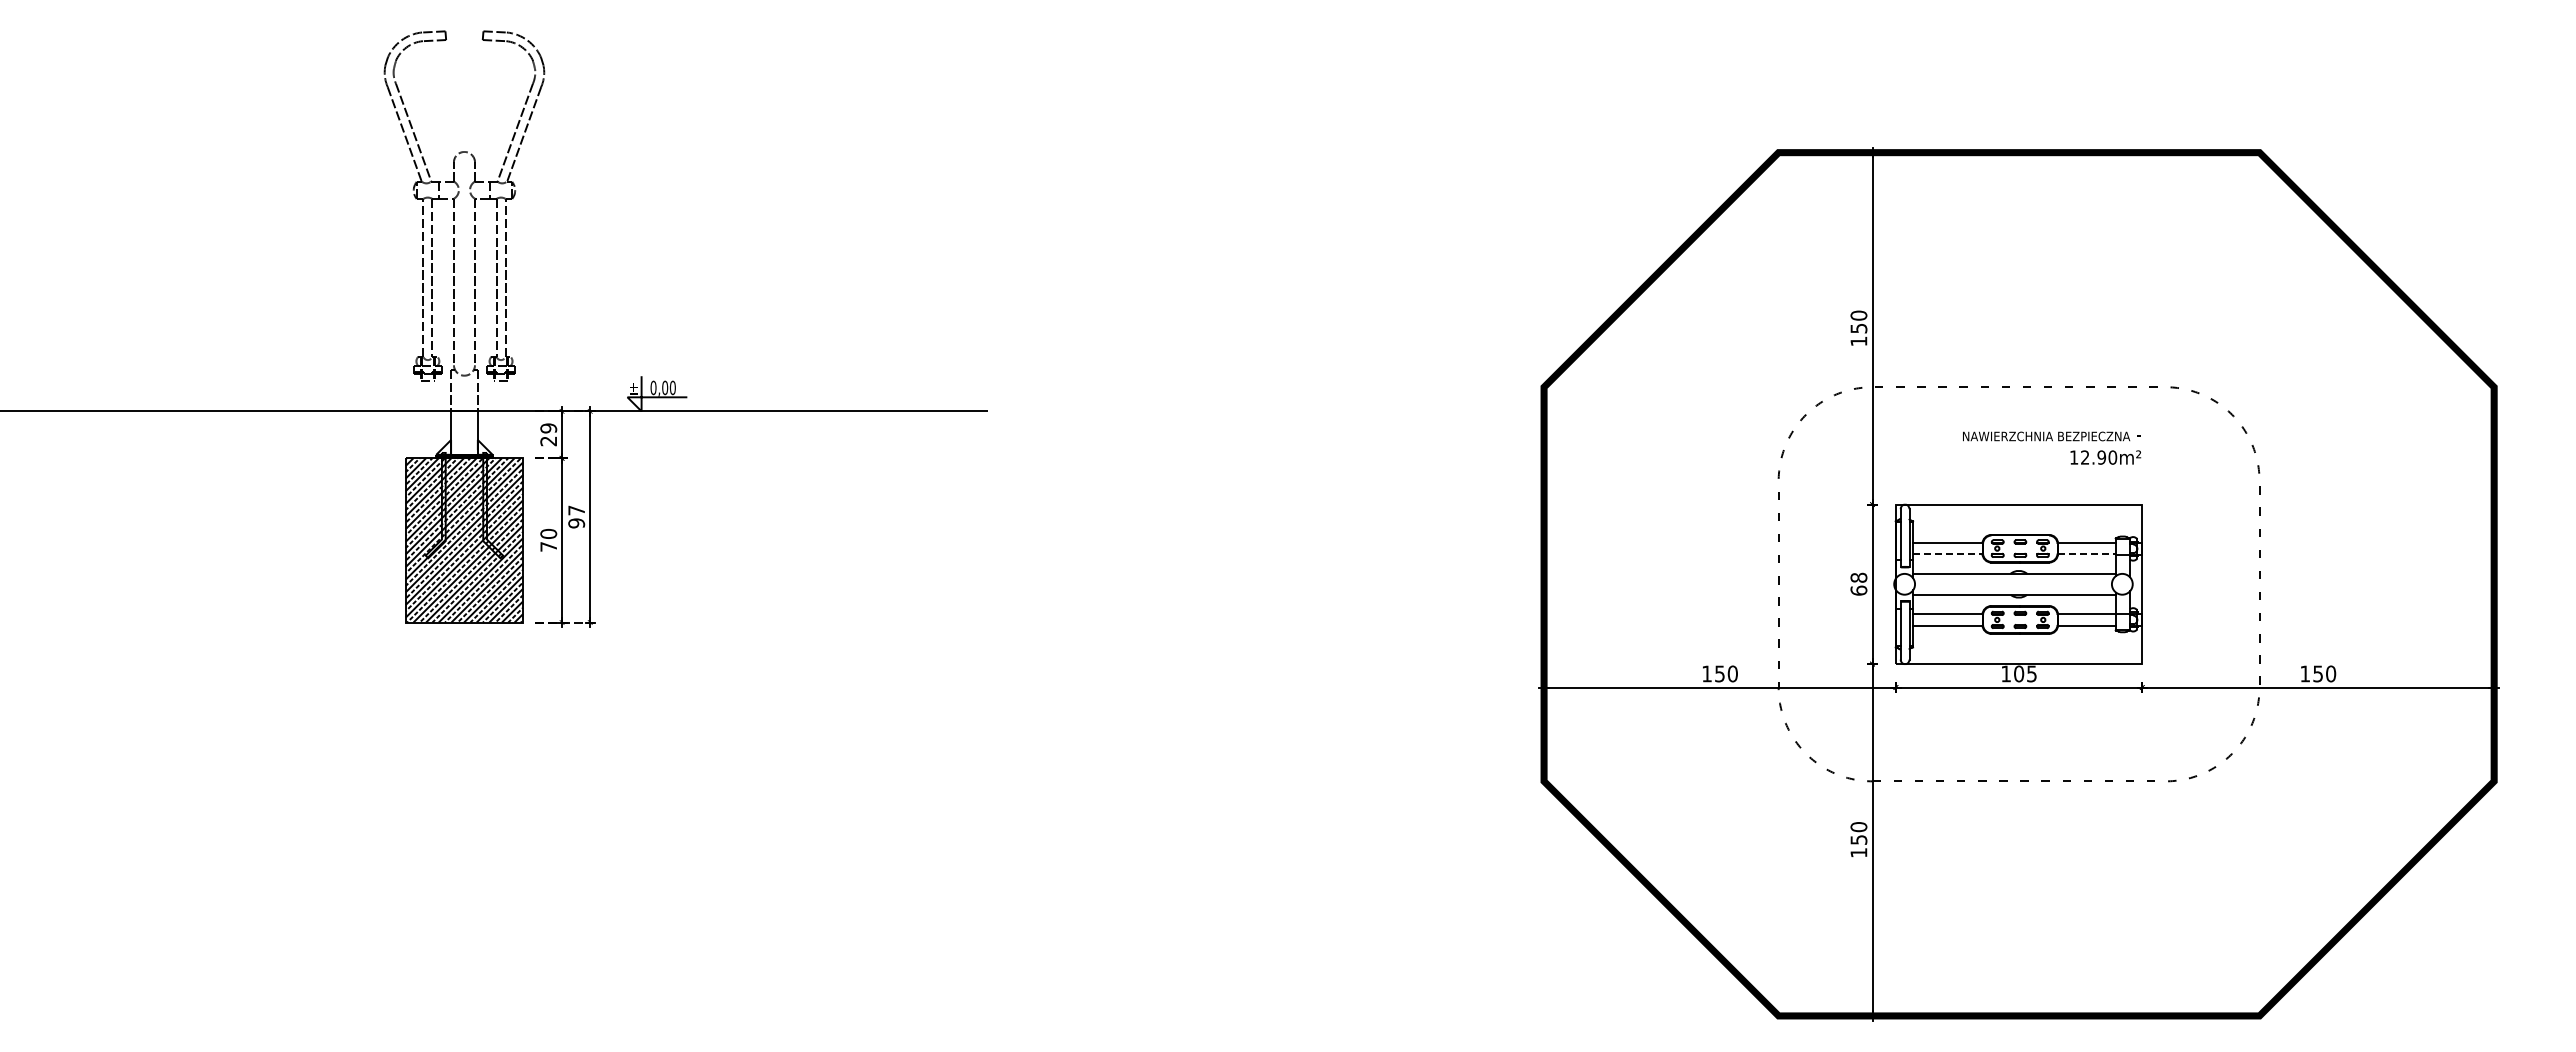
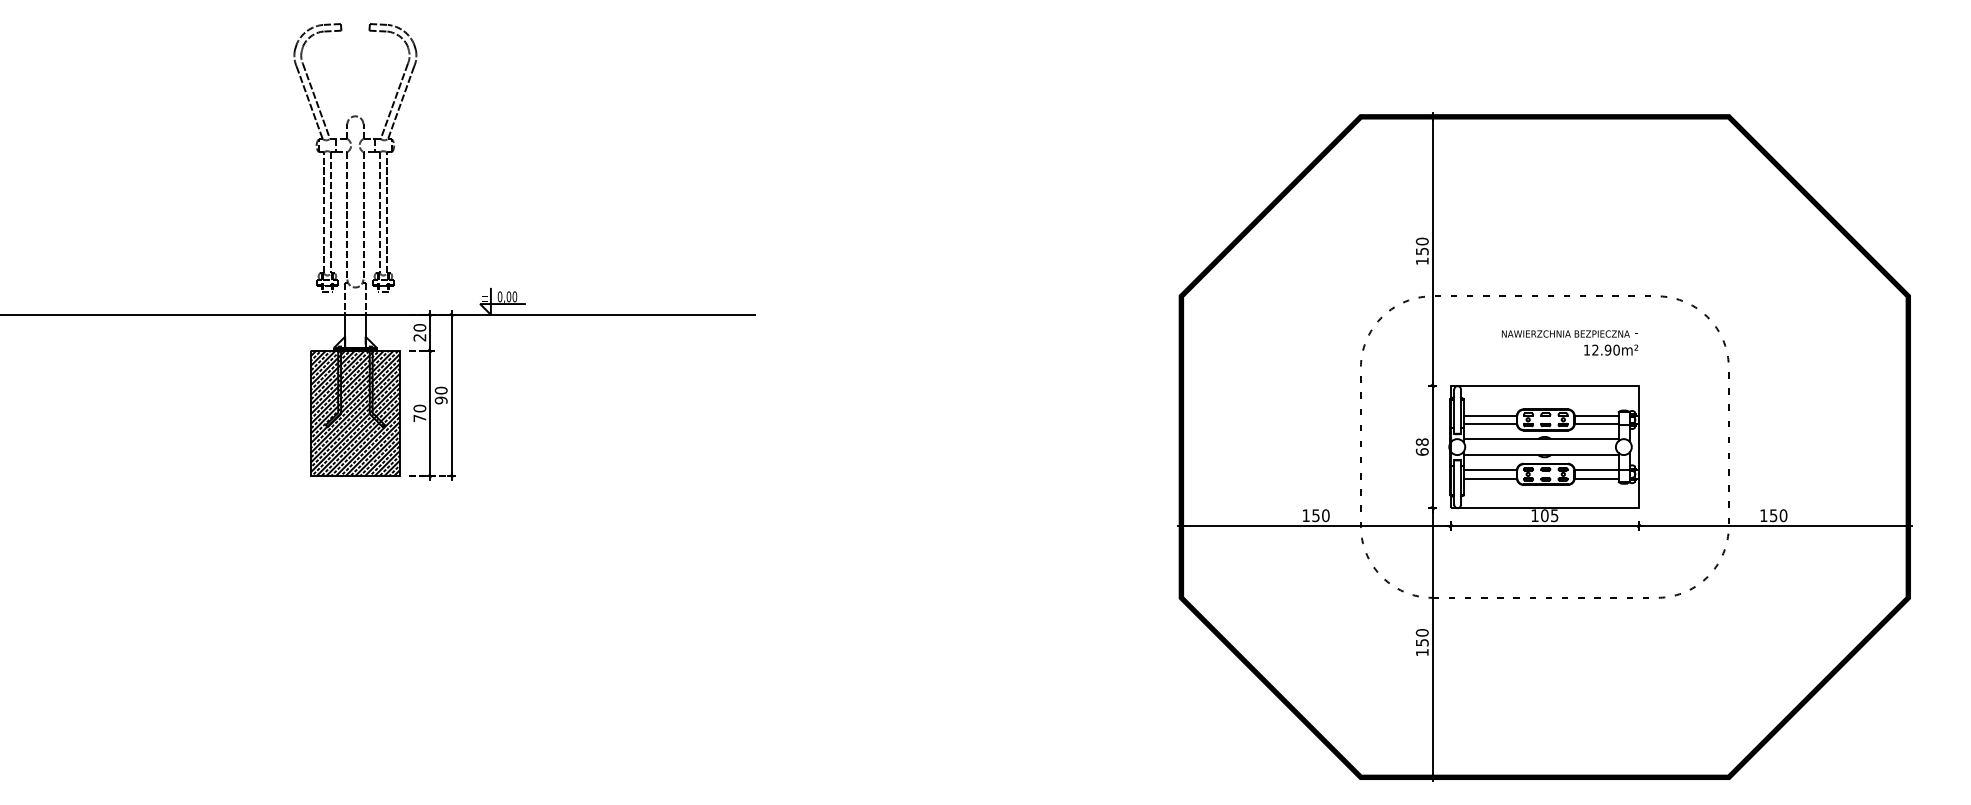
text: (548, 428) -> (419, 327), 29 -> 20
text: (576, 510) -> (441, 390), 97 -> 90
line: (1947, 554) -> (1490, 424), dashed -> solid
line: (2086, 554) -> (1596, 424), dashed -> solid

